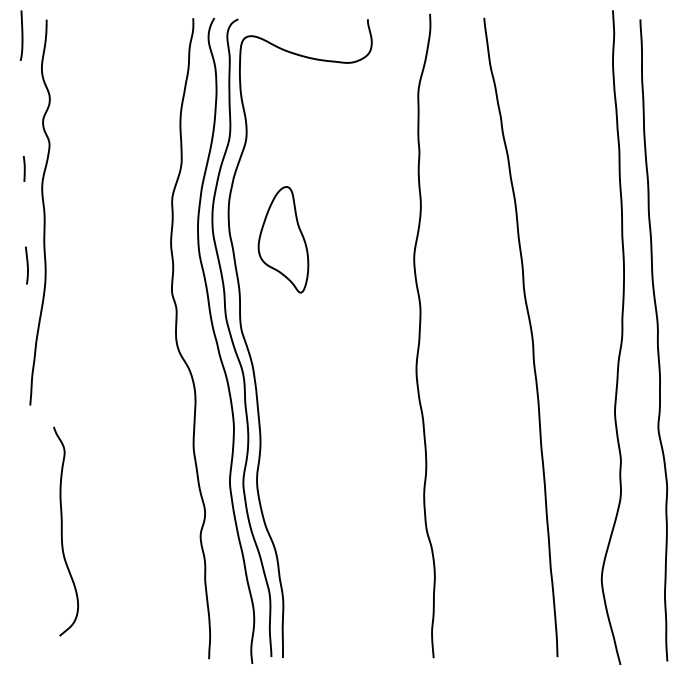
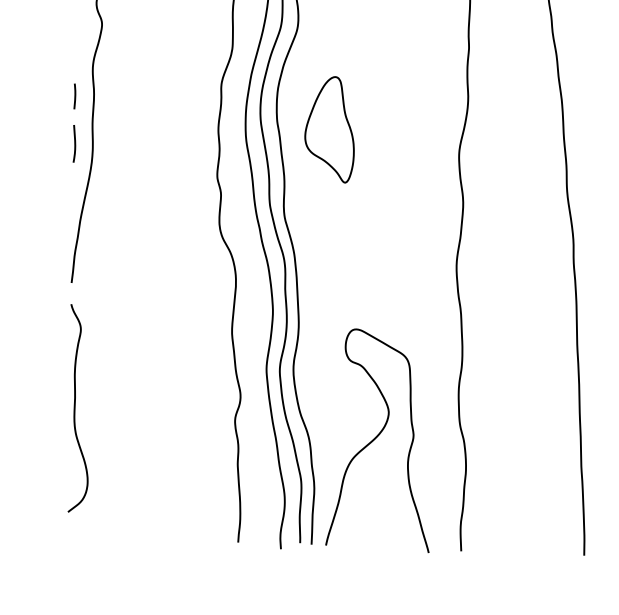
line: (23, 168) -> (74, 96), moved
curve: (62, 531) -> (75, 408), moved
curve: (345, 546) -> (378, 436), added

